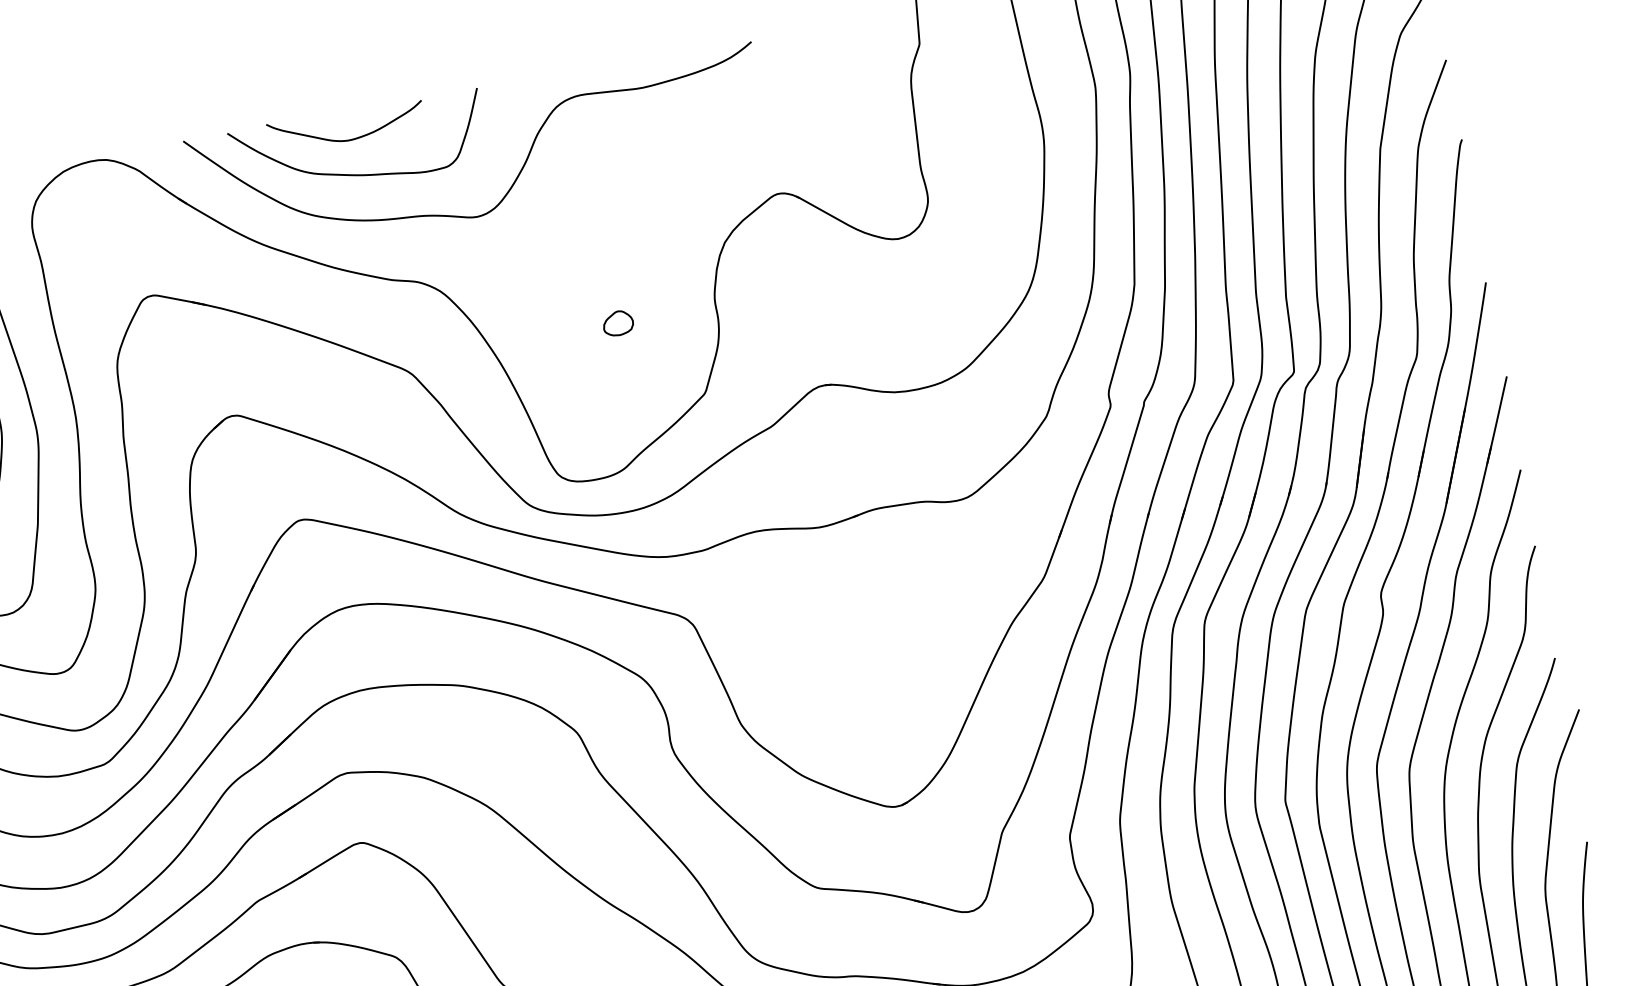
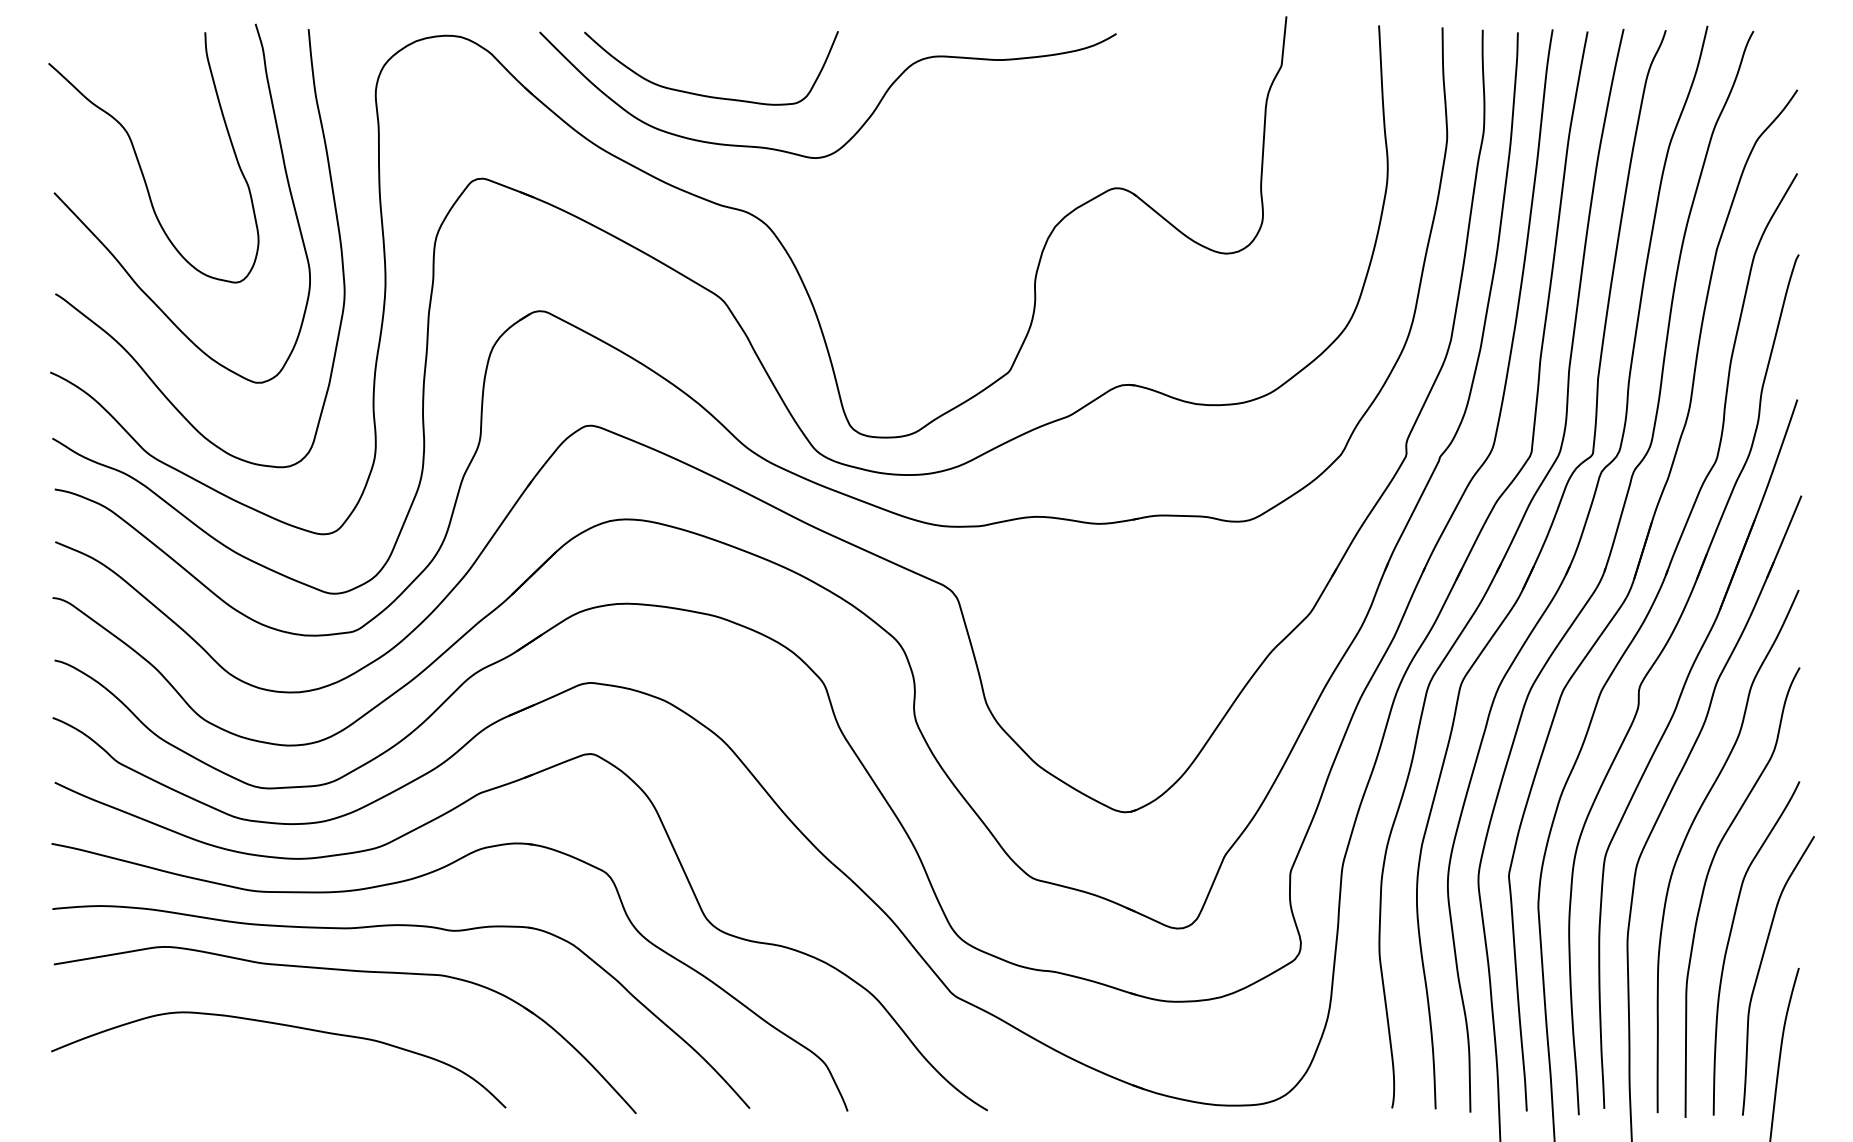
curve: (348, 139) -> (702, 59), removed
part: (617, 323) -> (935, 287), removed

